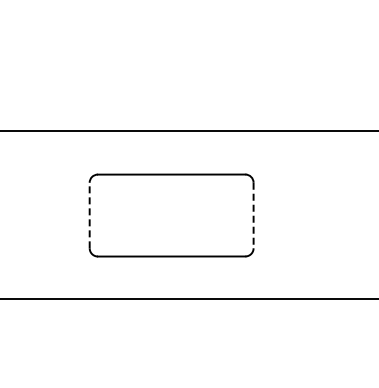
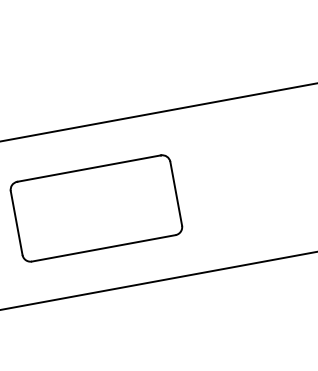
line: (89, 215) -> (16, 223), dashed -> solid
line: (253, 215) -> (176, 193), dashed -> solid

